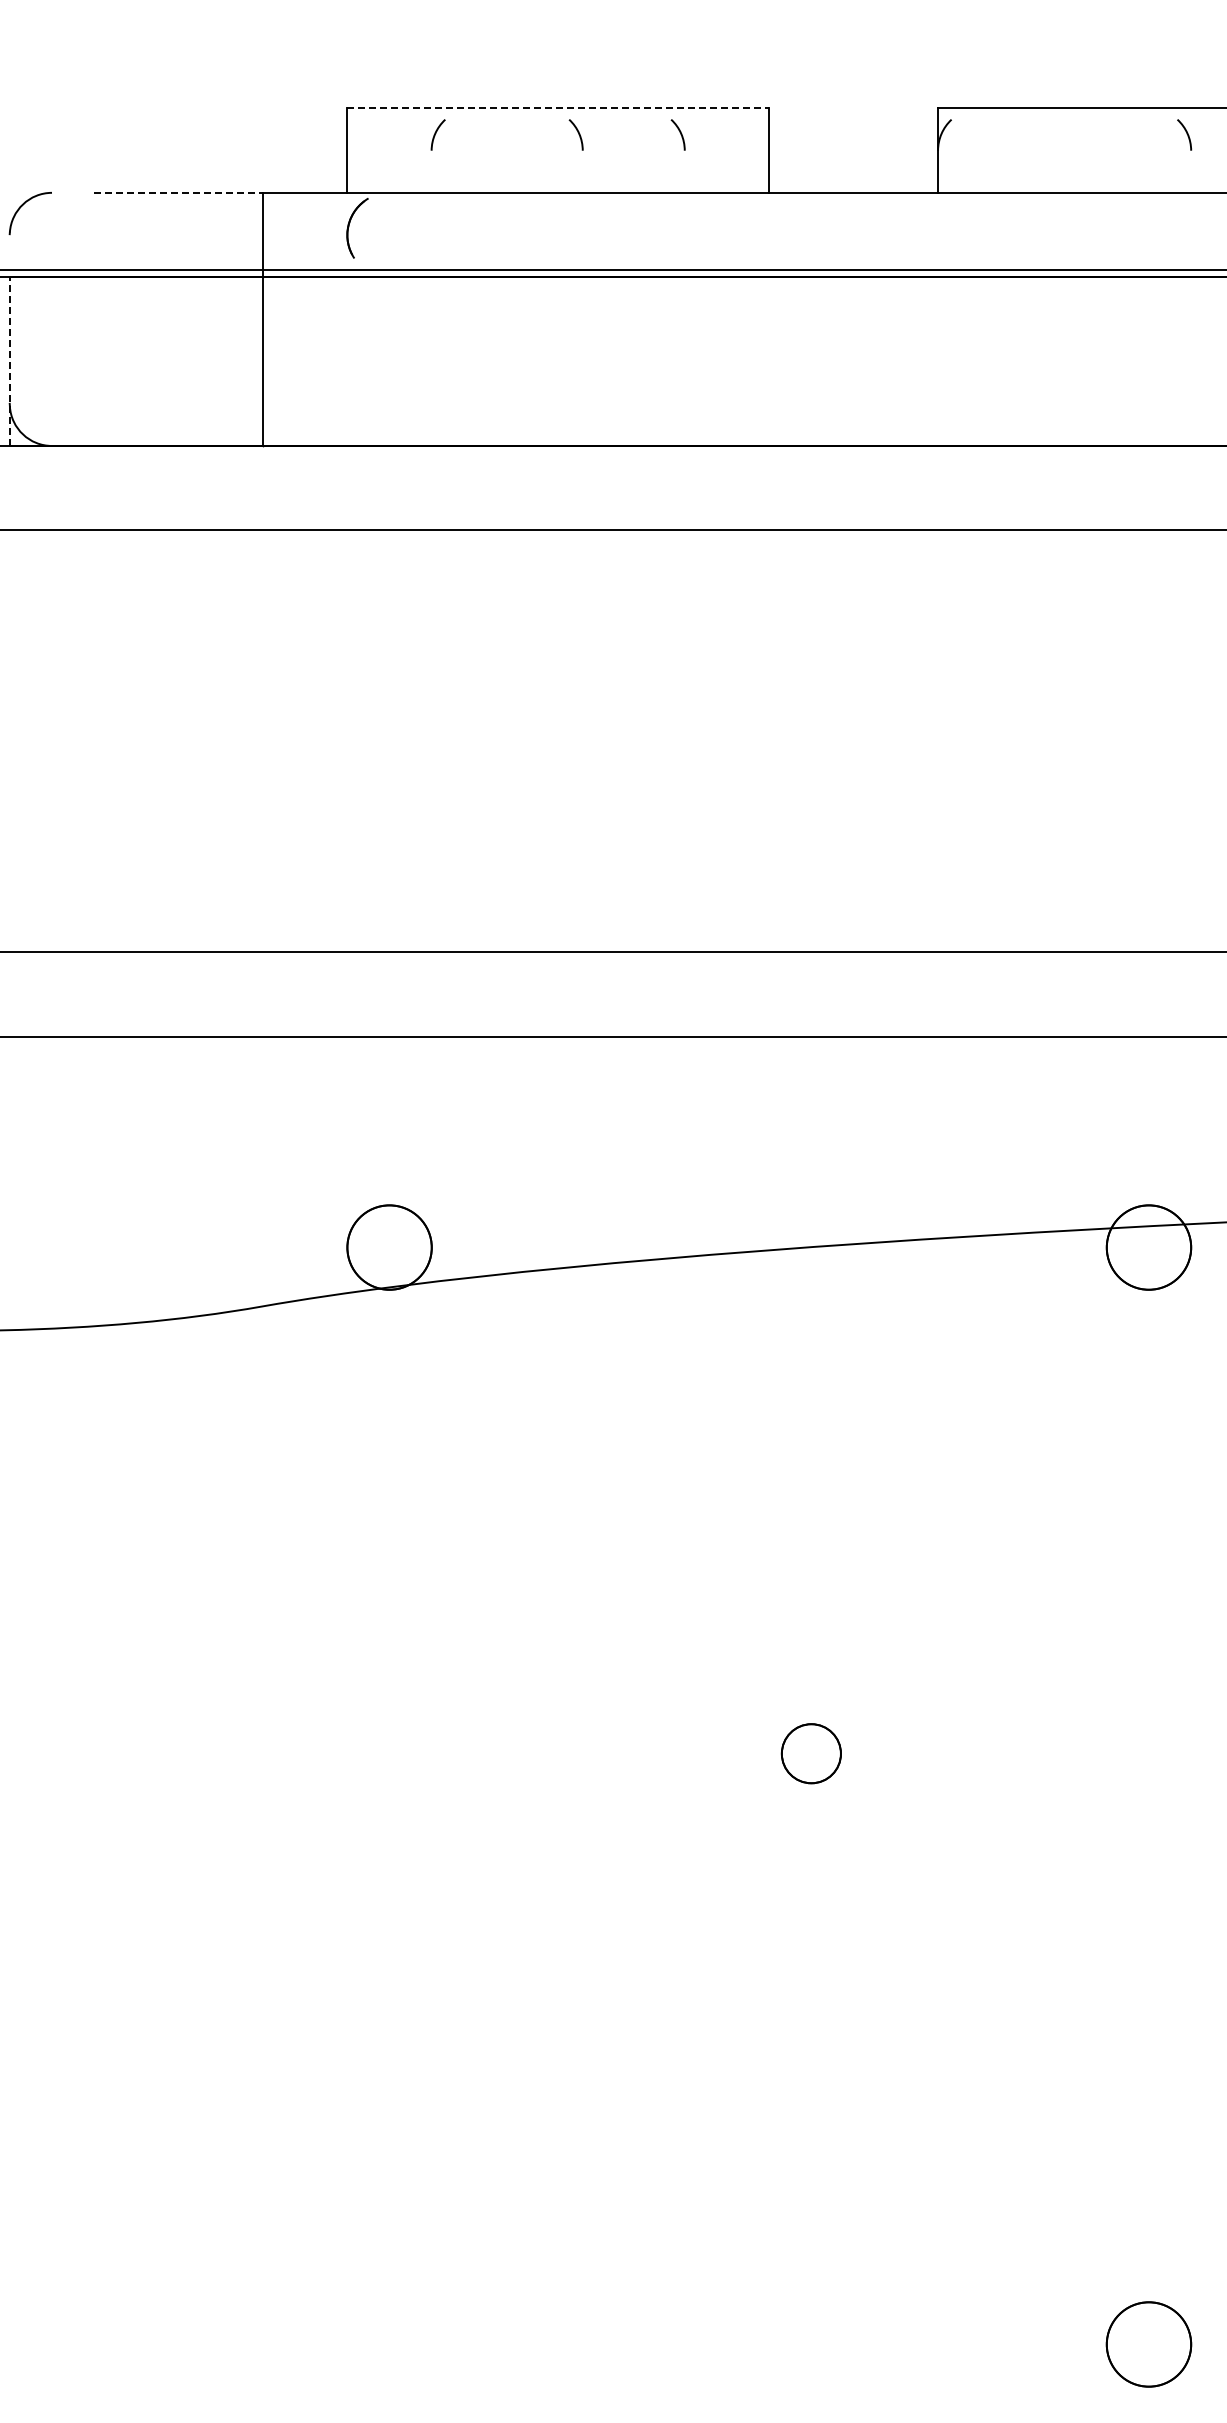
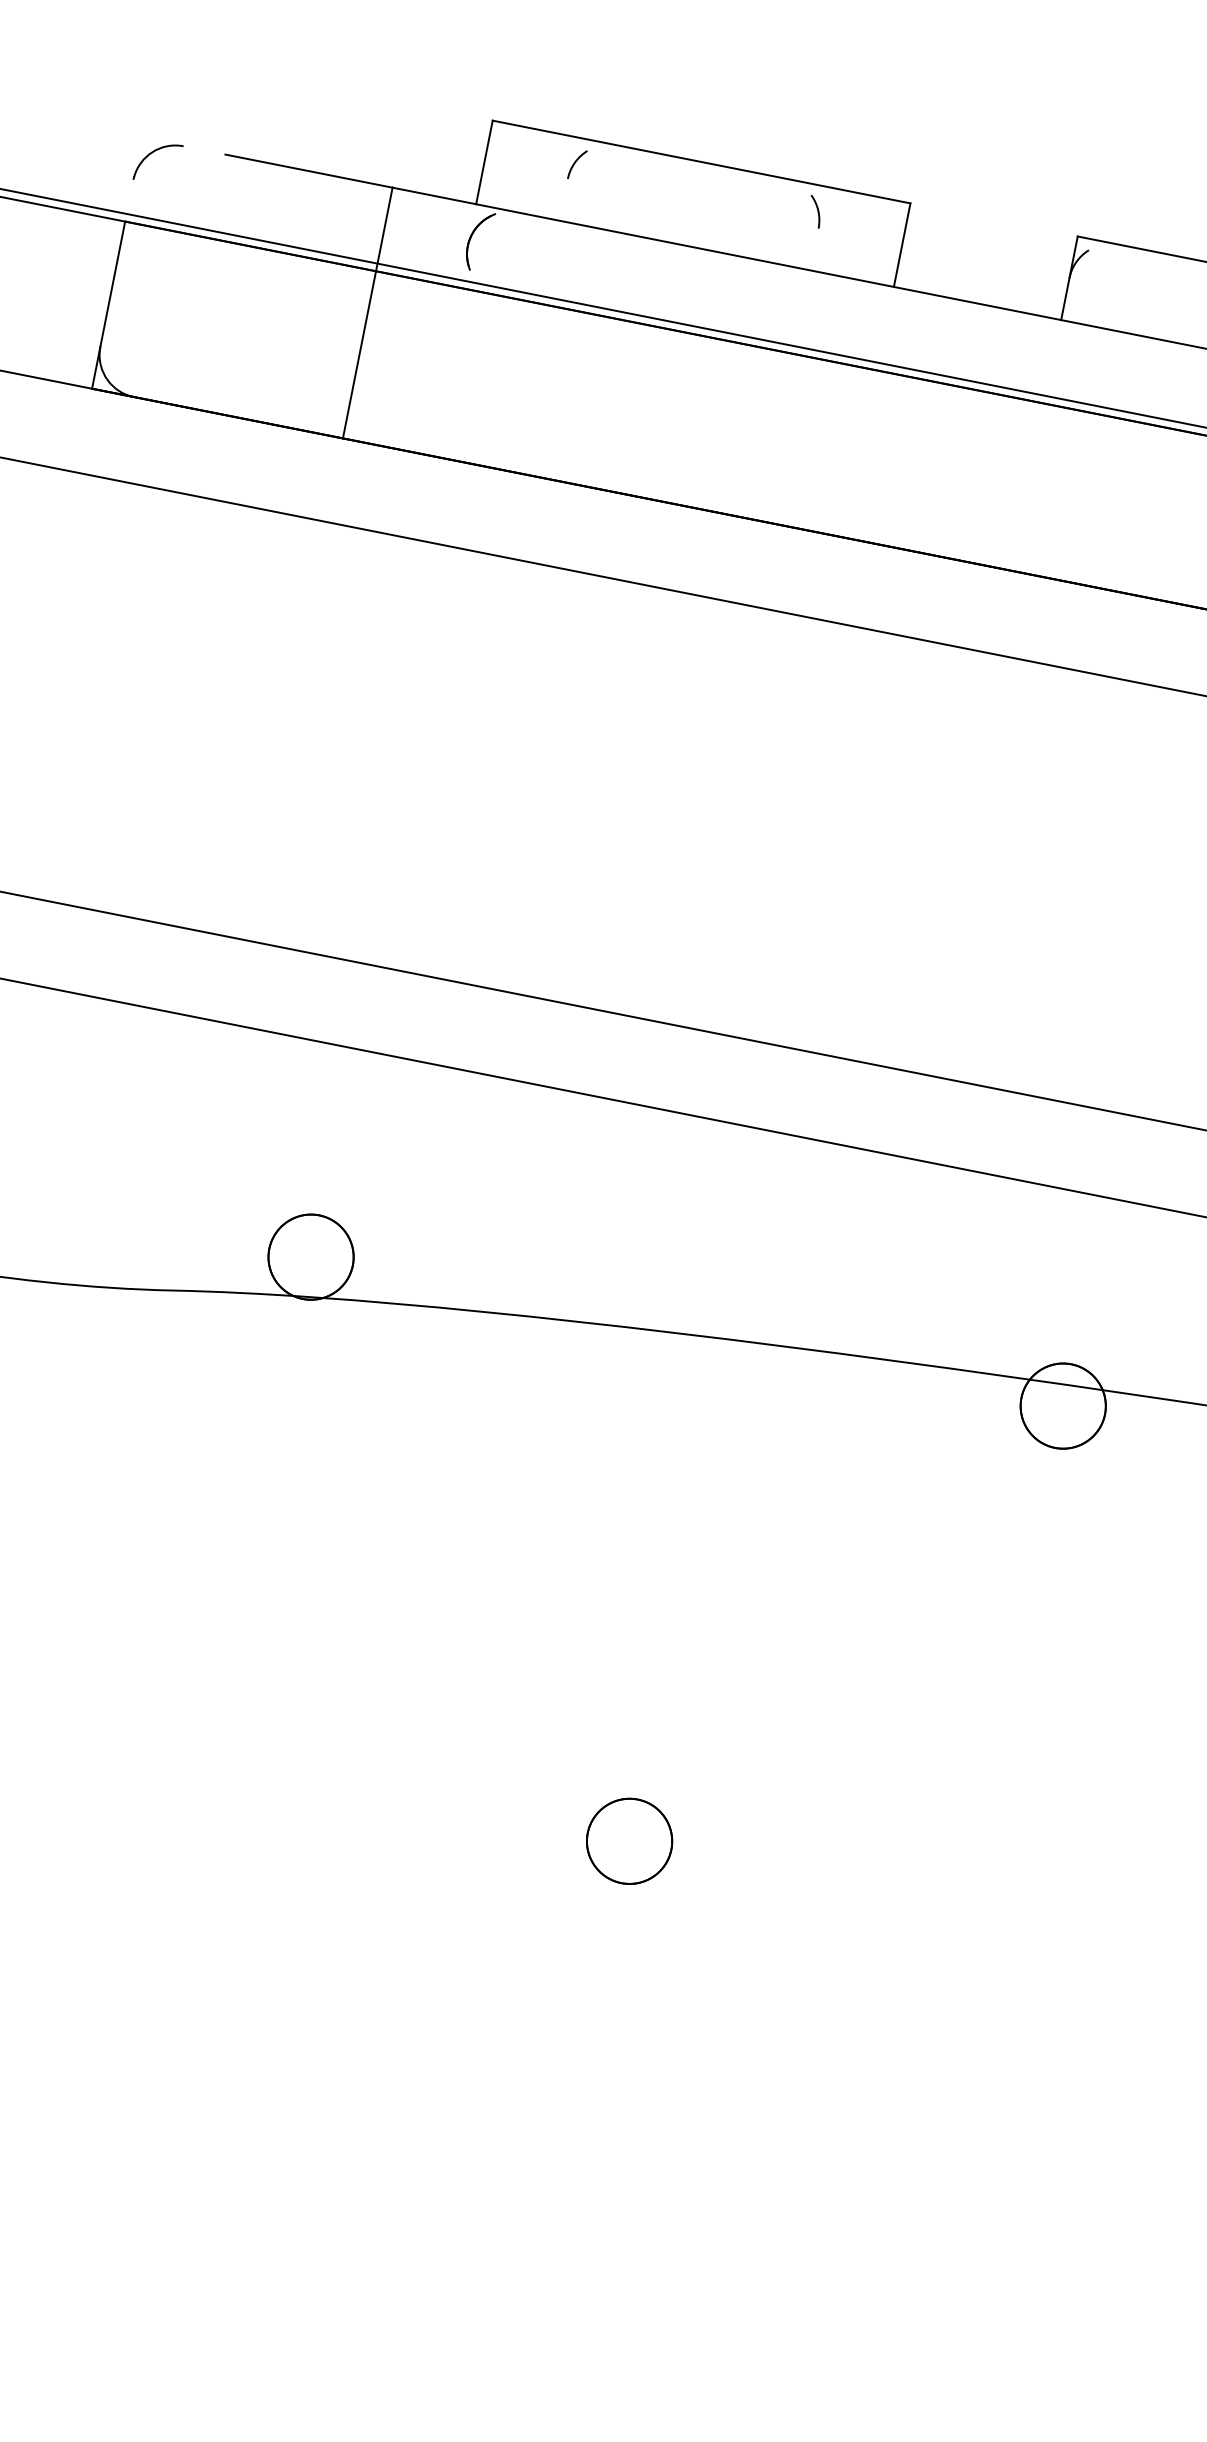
line: (558, 108) -> (701, 162), dashed -> solid
curve: (577, 132) -> (715, 189), removed
line: (179, 192) -> (309, 170), dashed -> solid
line: (9, 361) -> (108, 305), dashed -> solid
part: (811, 1753) -> (629, 1841), size x1.43

